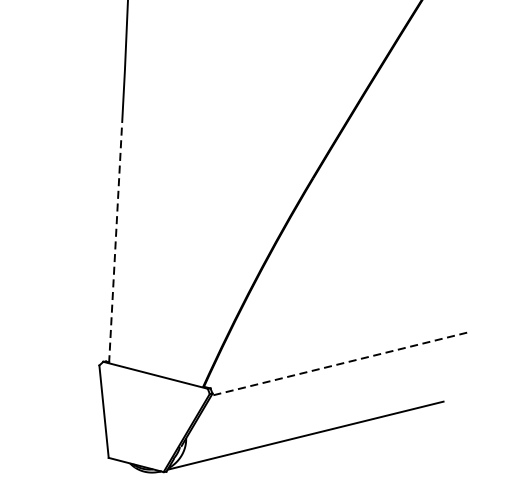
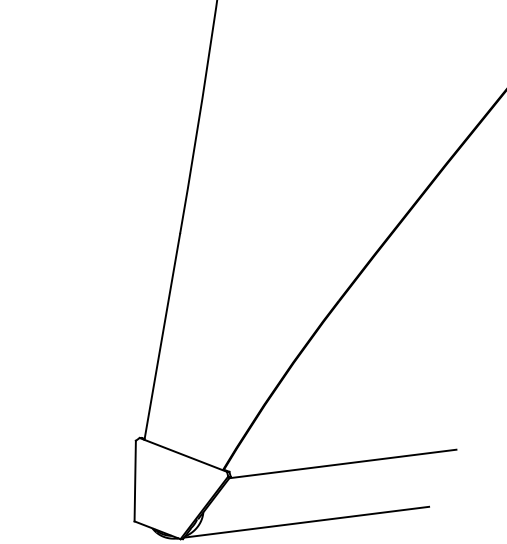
line: (115, 242) -> (162, 336), dashed -> solid
line: (338, 364) -> (342, 464), dashed -> solid

